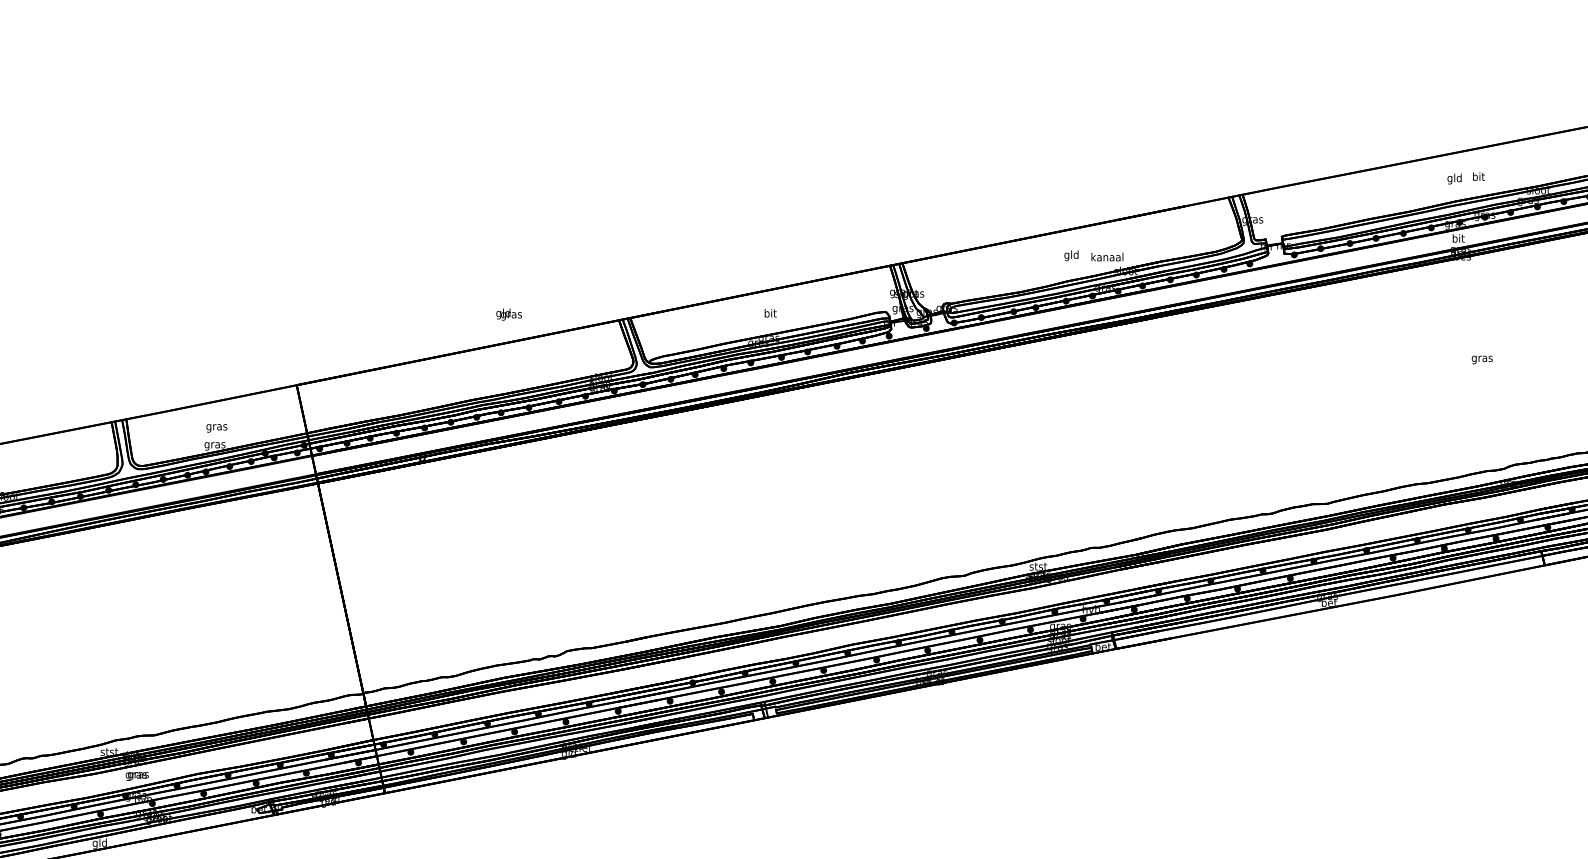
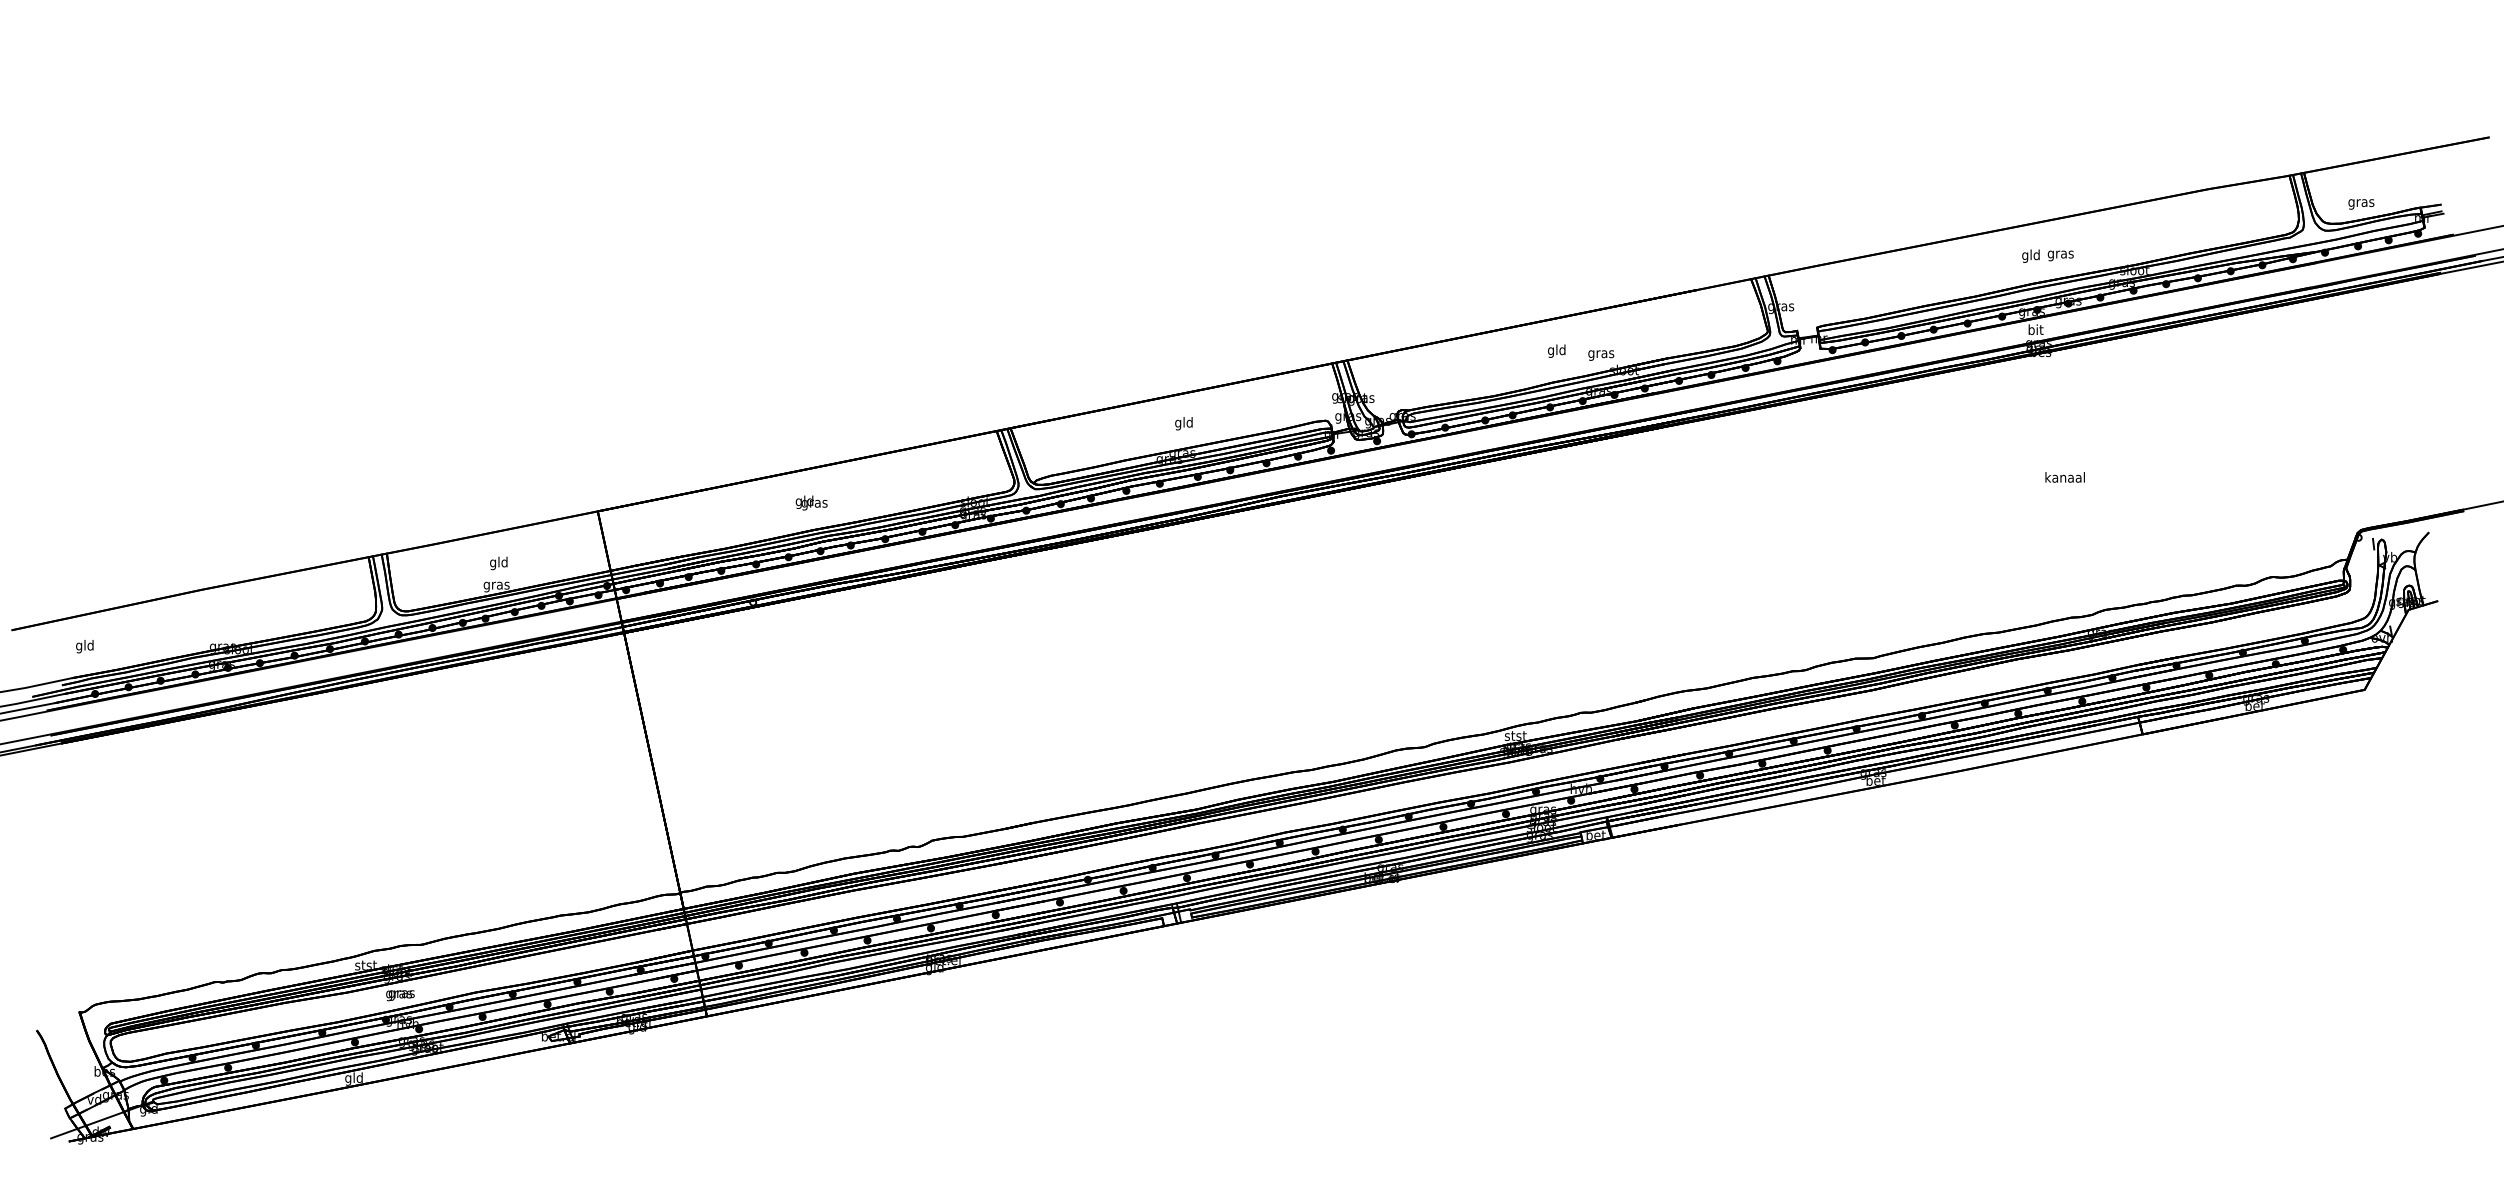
text: (1478, 177) -> (2060, 254), bit -> gras
text: (1106, 257) -> (1600, 353), kanaal -> gras
text: (508, 314) -> (811, 502), moved
text: (769, 314) -> (1183, 423), bit -> gld
text: (1481, 358) -> (2064, 478), gras -> kanaal
text: (216, 427) -> (498, 563), gras -> gld

